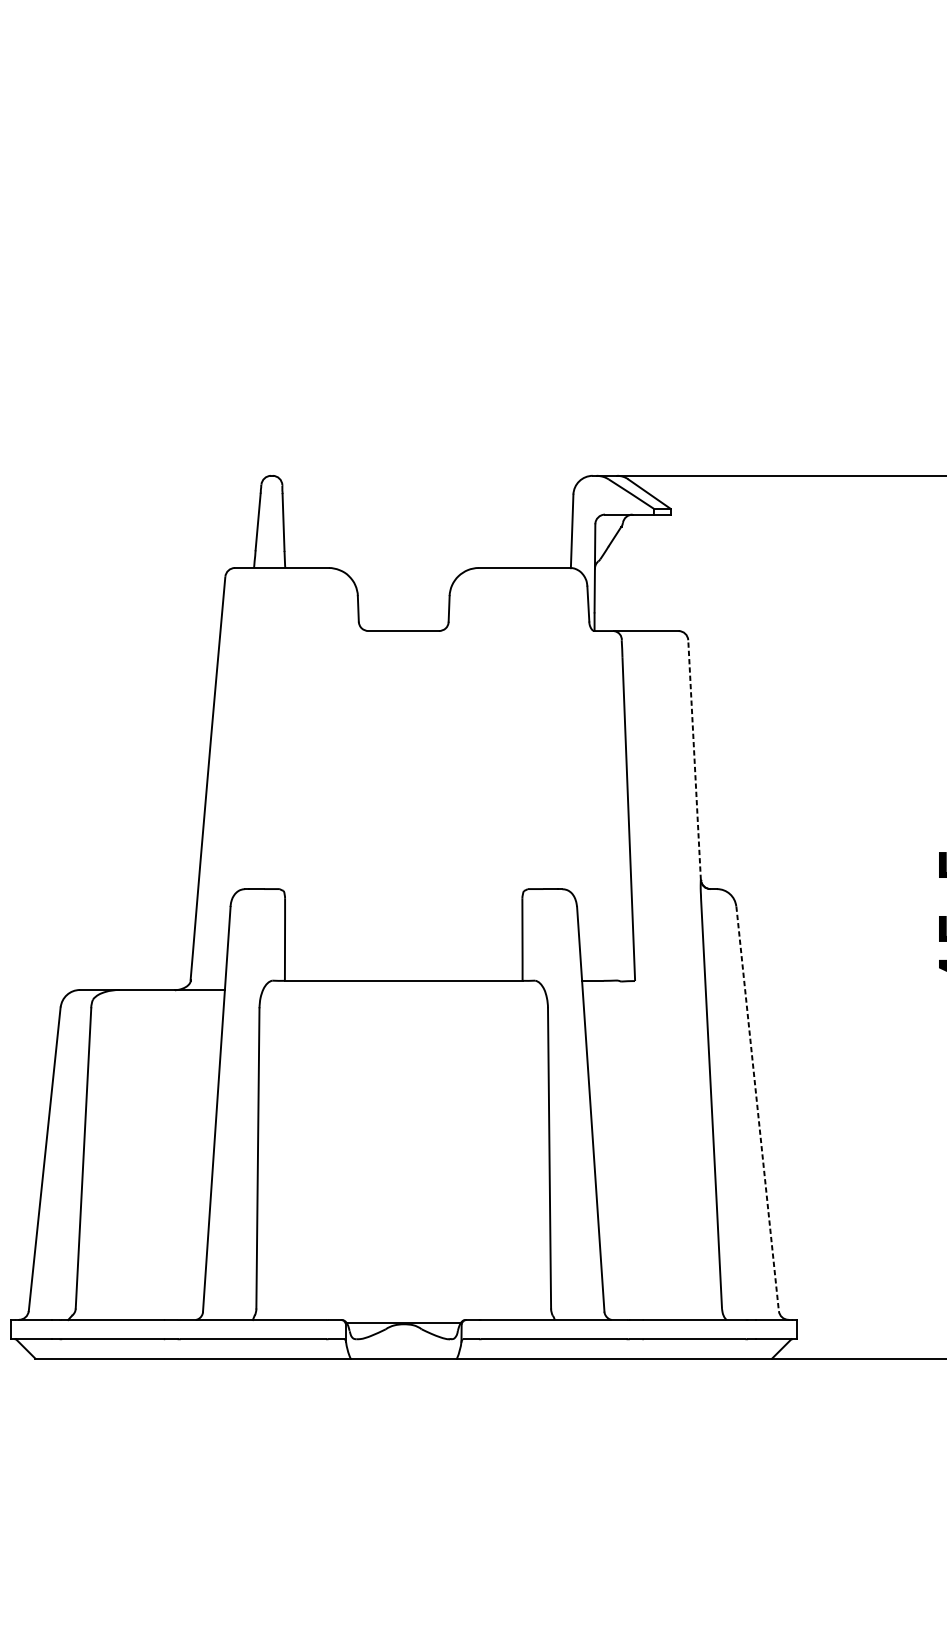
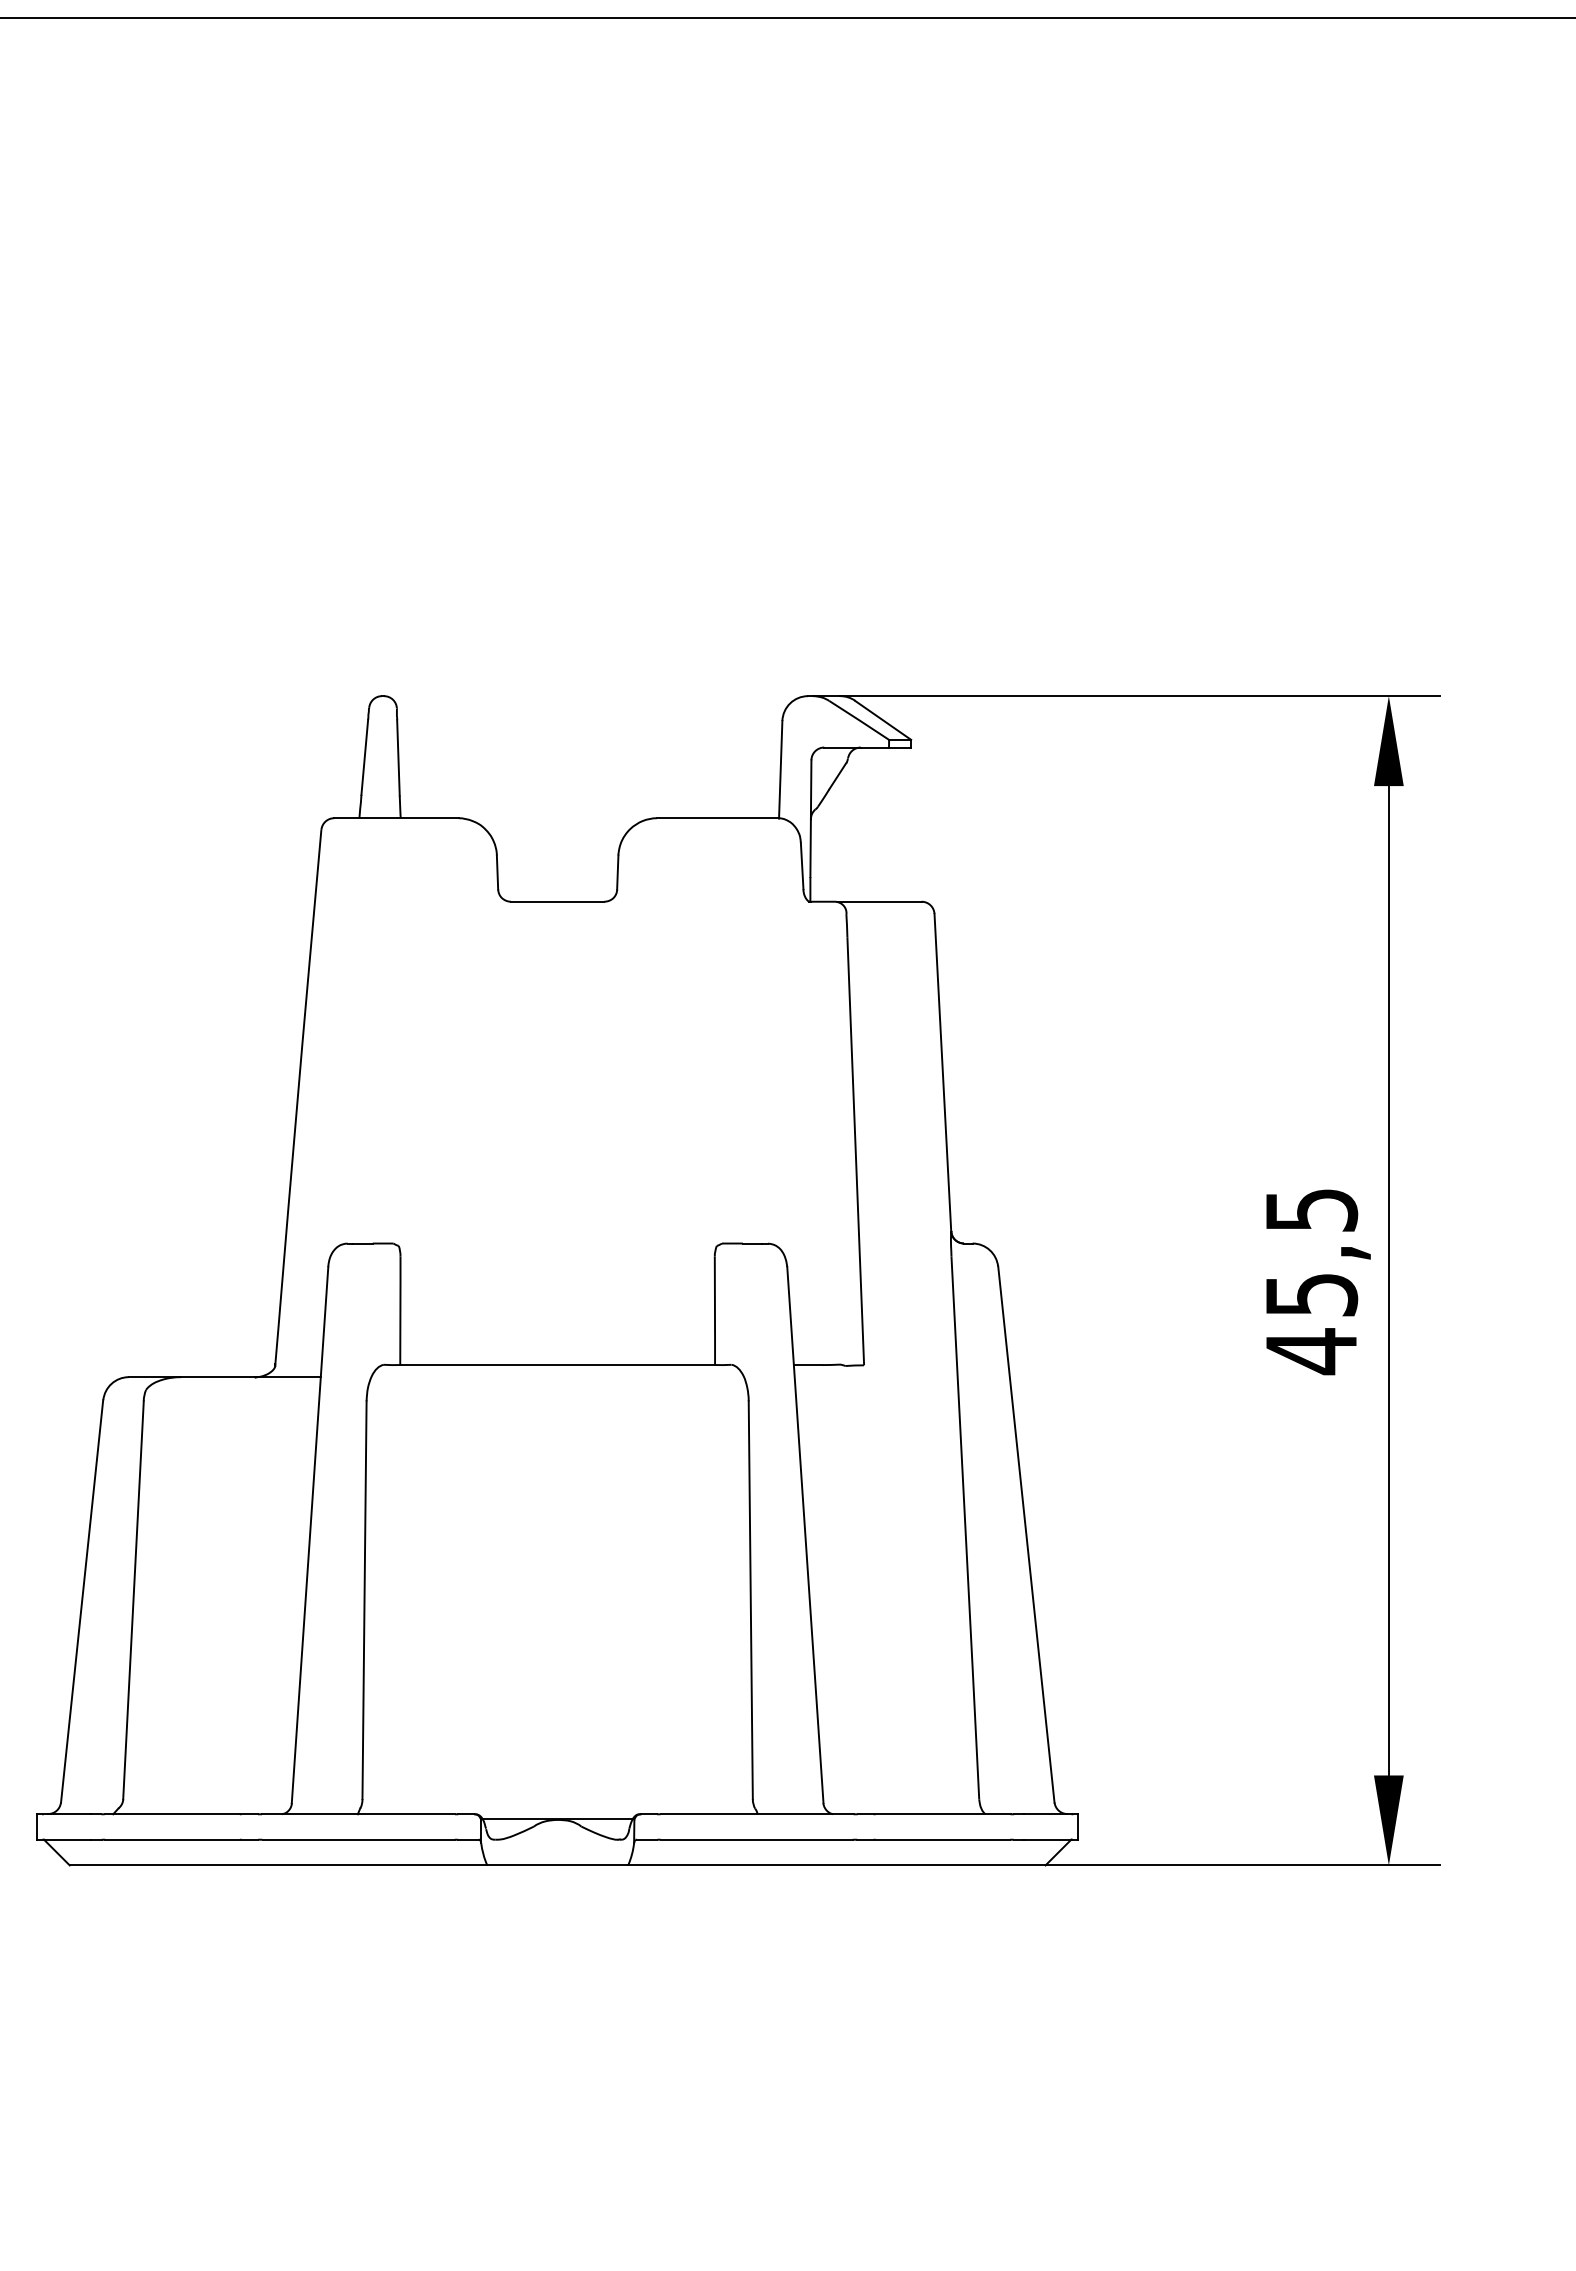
line: (694, 759) -> (942, 1072), dashed -> solid
line: (757, 1108) -> (1026, 1534), dashed -> solid

